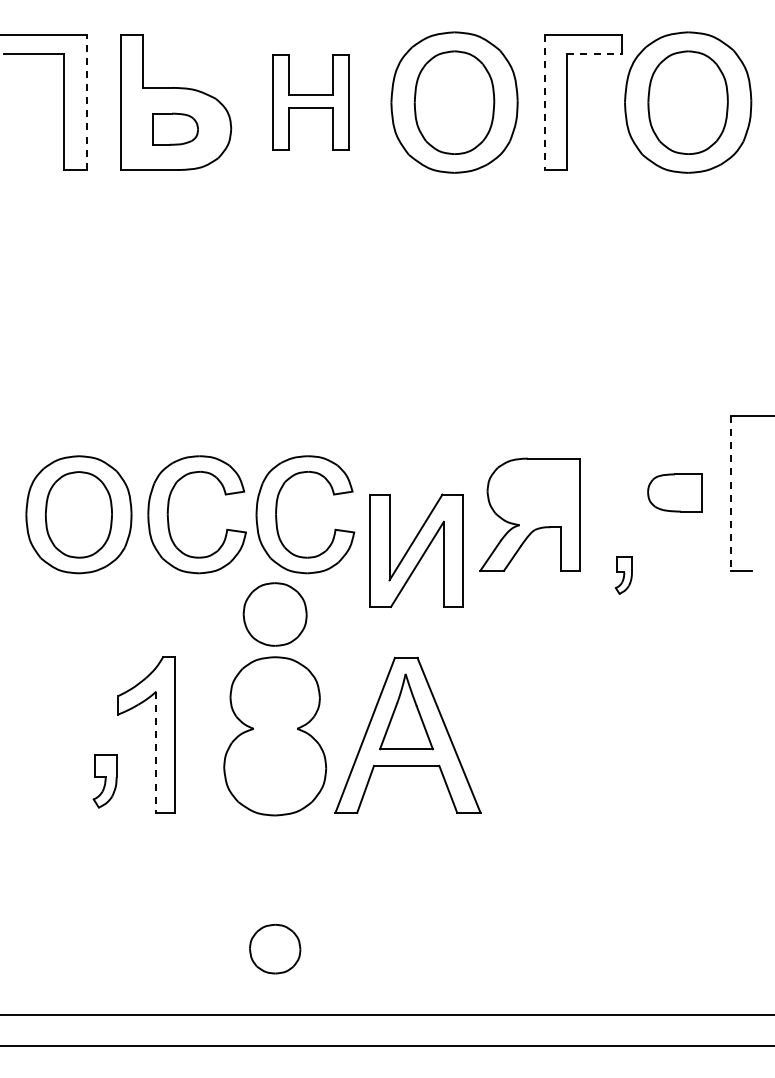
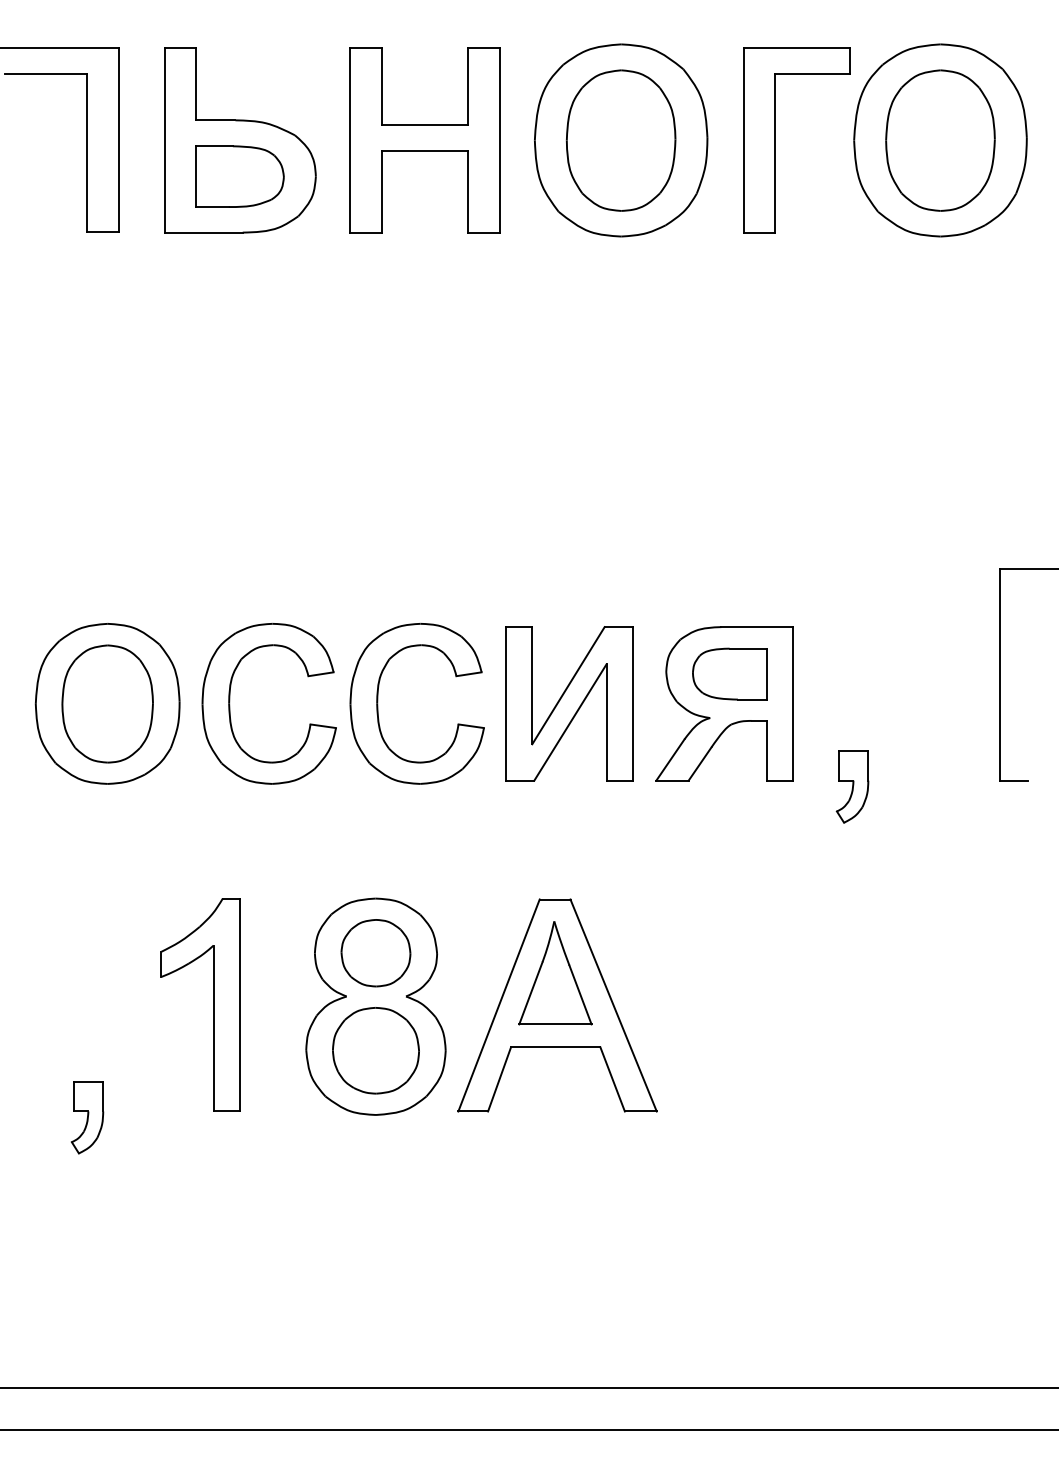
line: (595, 54) -> (813, 74), dashed -> solid
line: (86, 102) -> (118, 140), dashed -> solid
part: (310, 102) -> (424, 140), size x1.43
line: (544, 103) -> (744, 141), dashed -> solid
part: (175, 129) -> (239, 177), size x1.43
part: (674, 492) -> (729, 673), moved
line: (731, 493) -> (999, 674), dashed -> solid
part: (416, 550) -> (569, 703), moved
part: (623, 575) -> (852, 786), size x1.43
part: (274, 614) -> (375, 1050), moved
line: (156, 752) -> (213, 1028), dashed -> solid
part: (104, 781) -> (86, 1117), moved
part: (275, 948) -> (376, 952), moved

